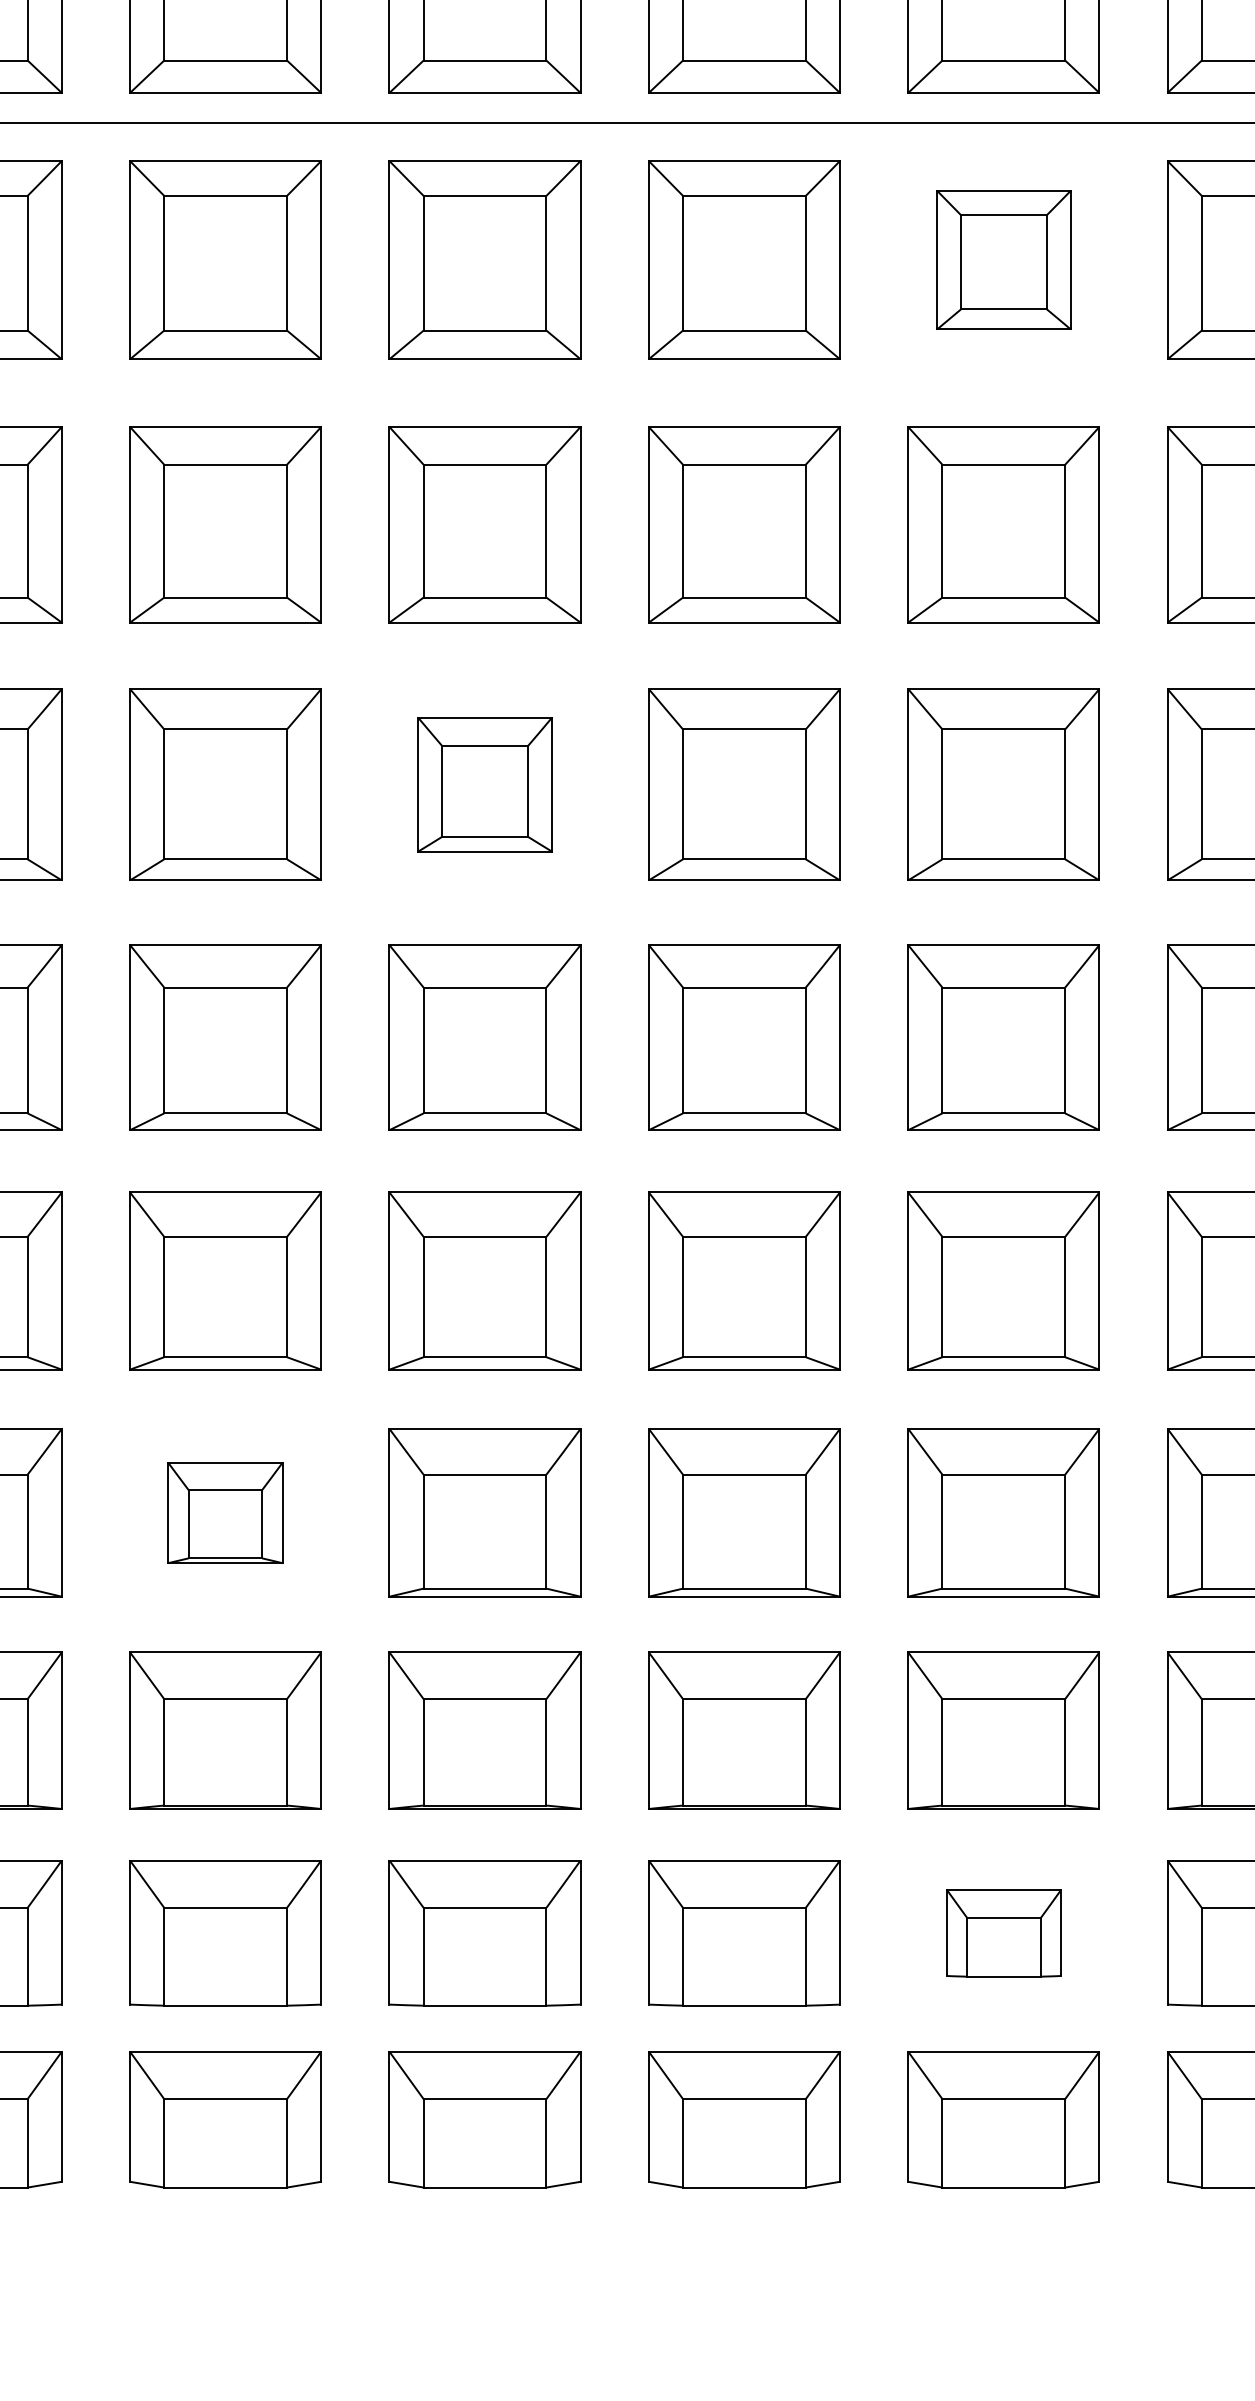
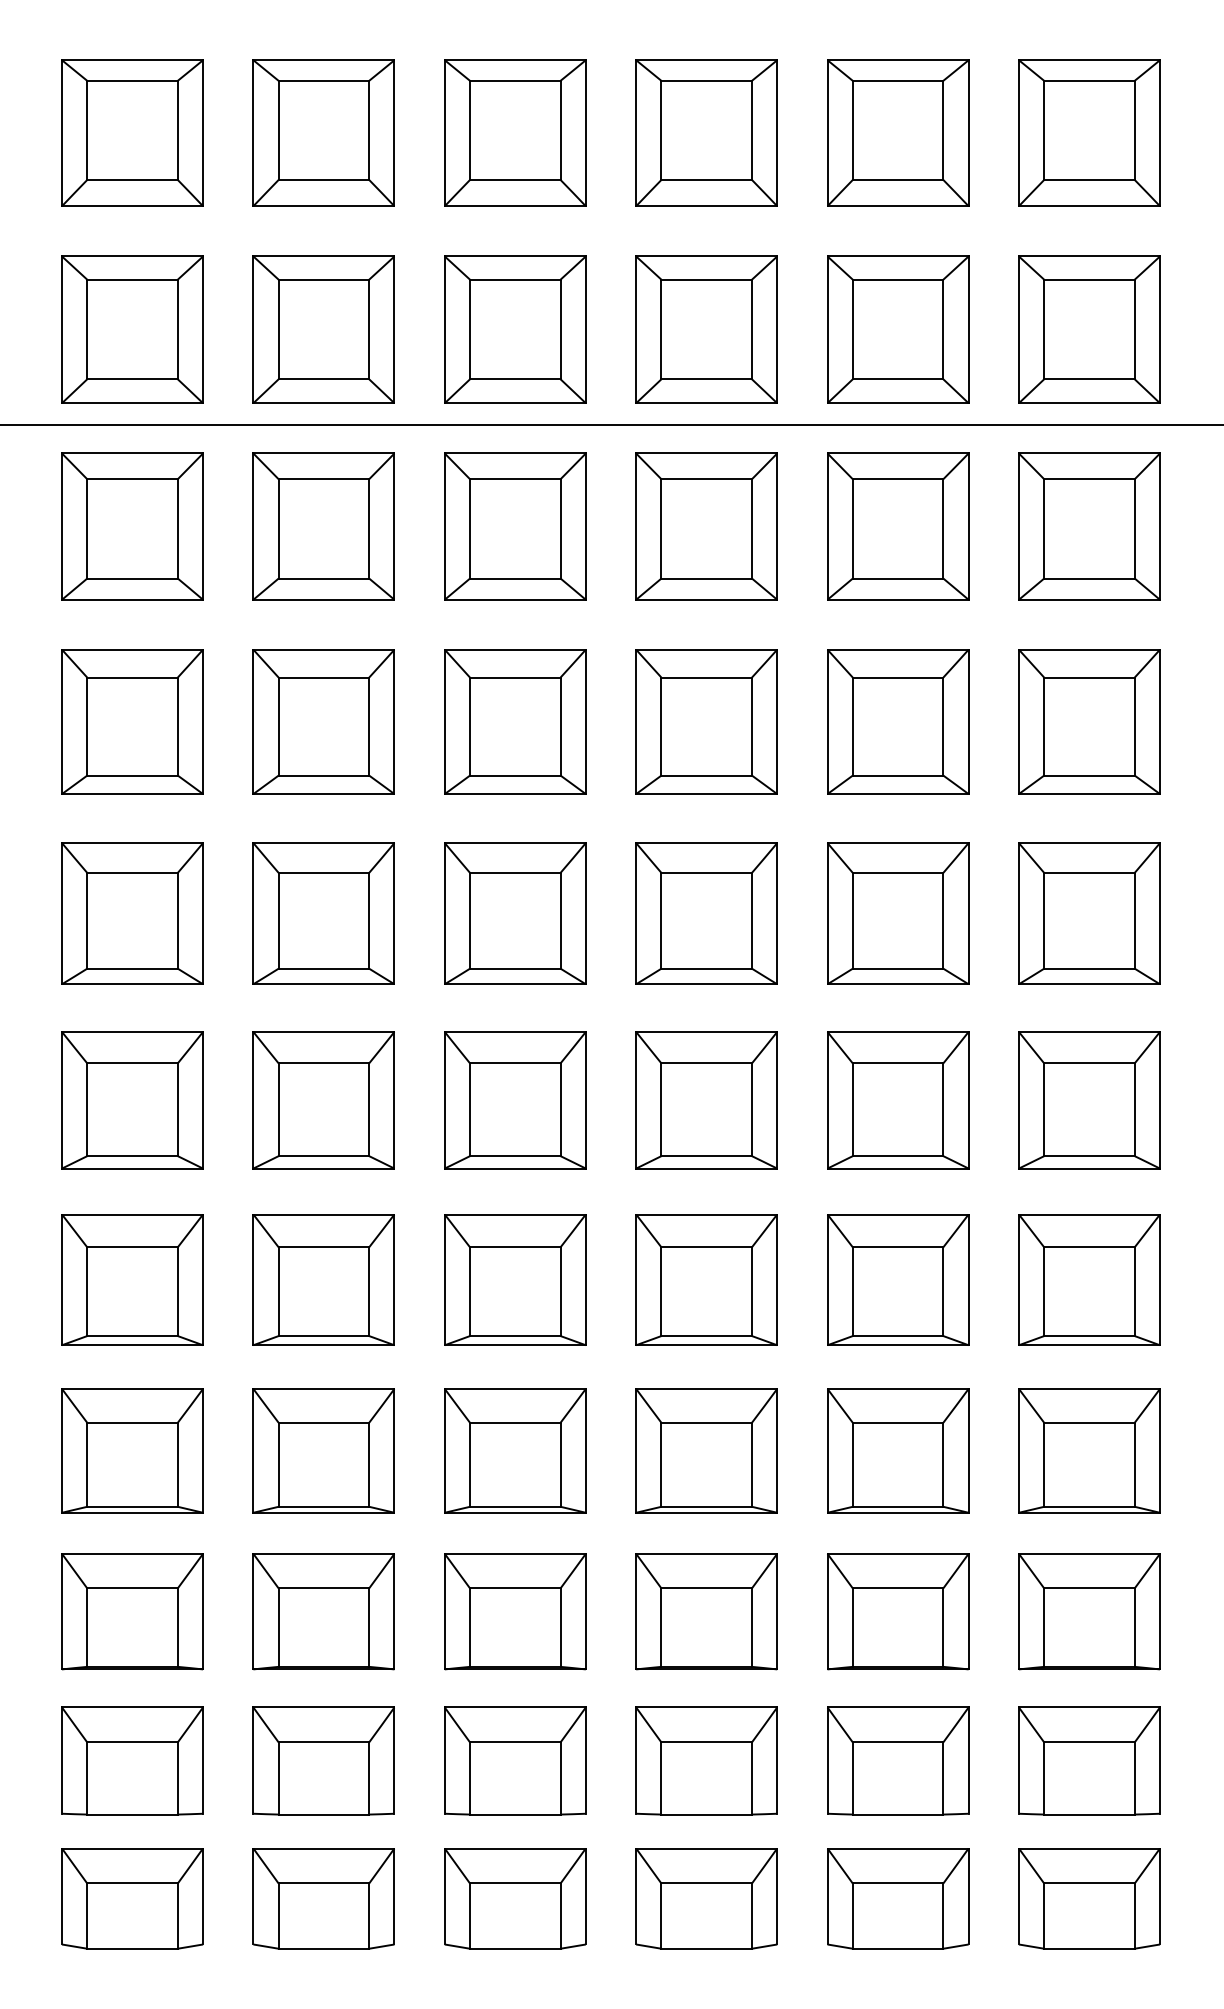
part: (1004, 260) -> (898, 526), size x1.43
part: (485, 784) -> (515, 913), size x1.43
part: (225, 1512) -> (323, 1450), size x1.67
part: (1004, 1932) -> (898, 1760), size x1.67

